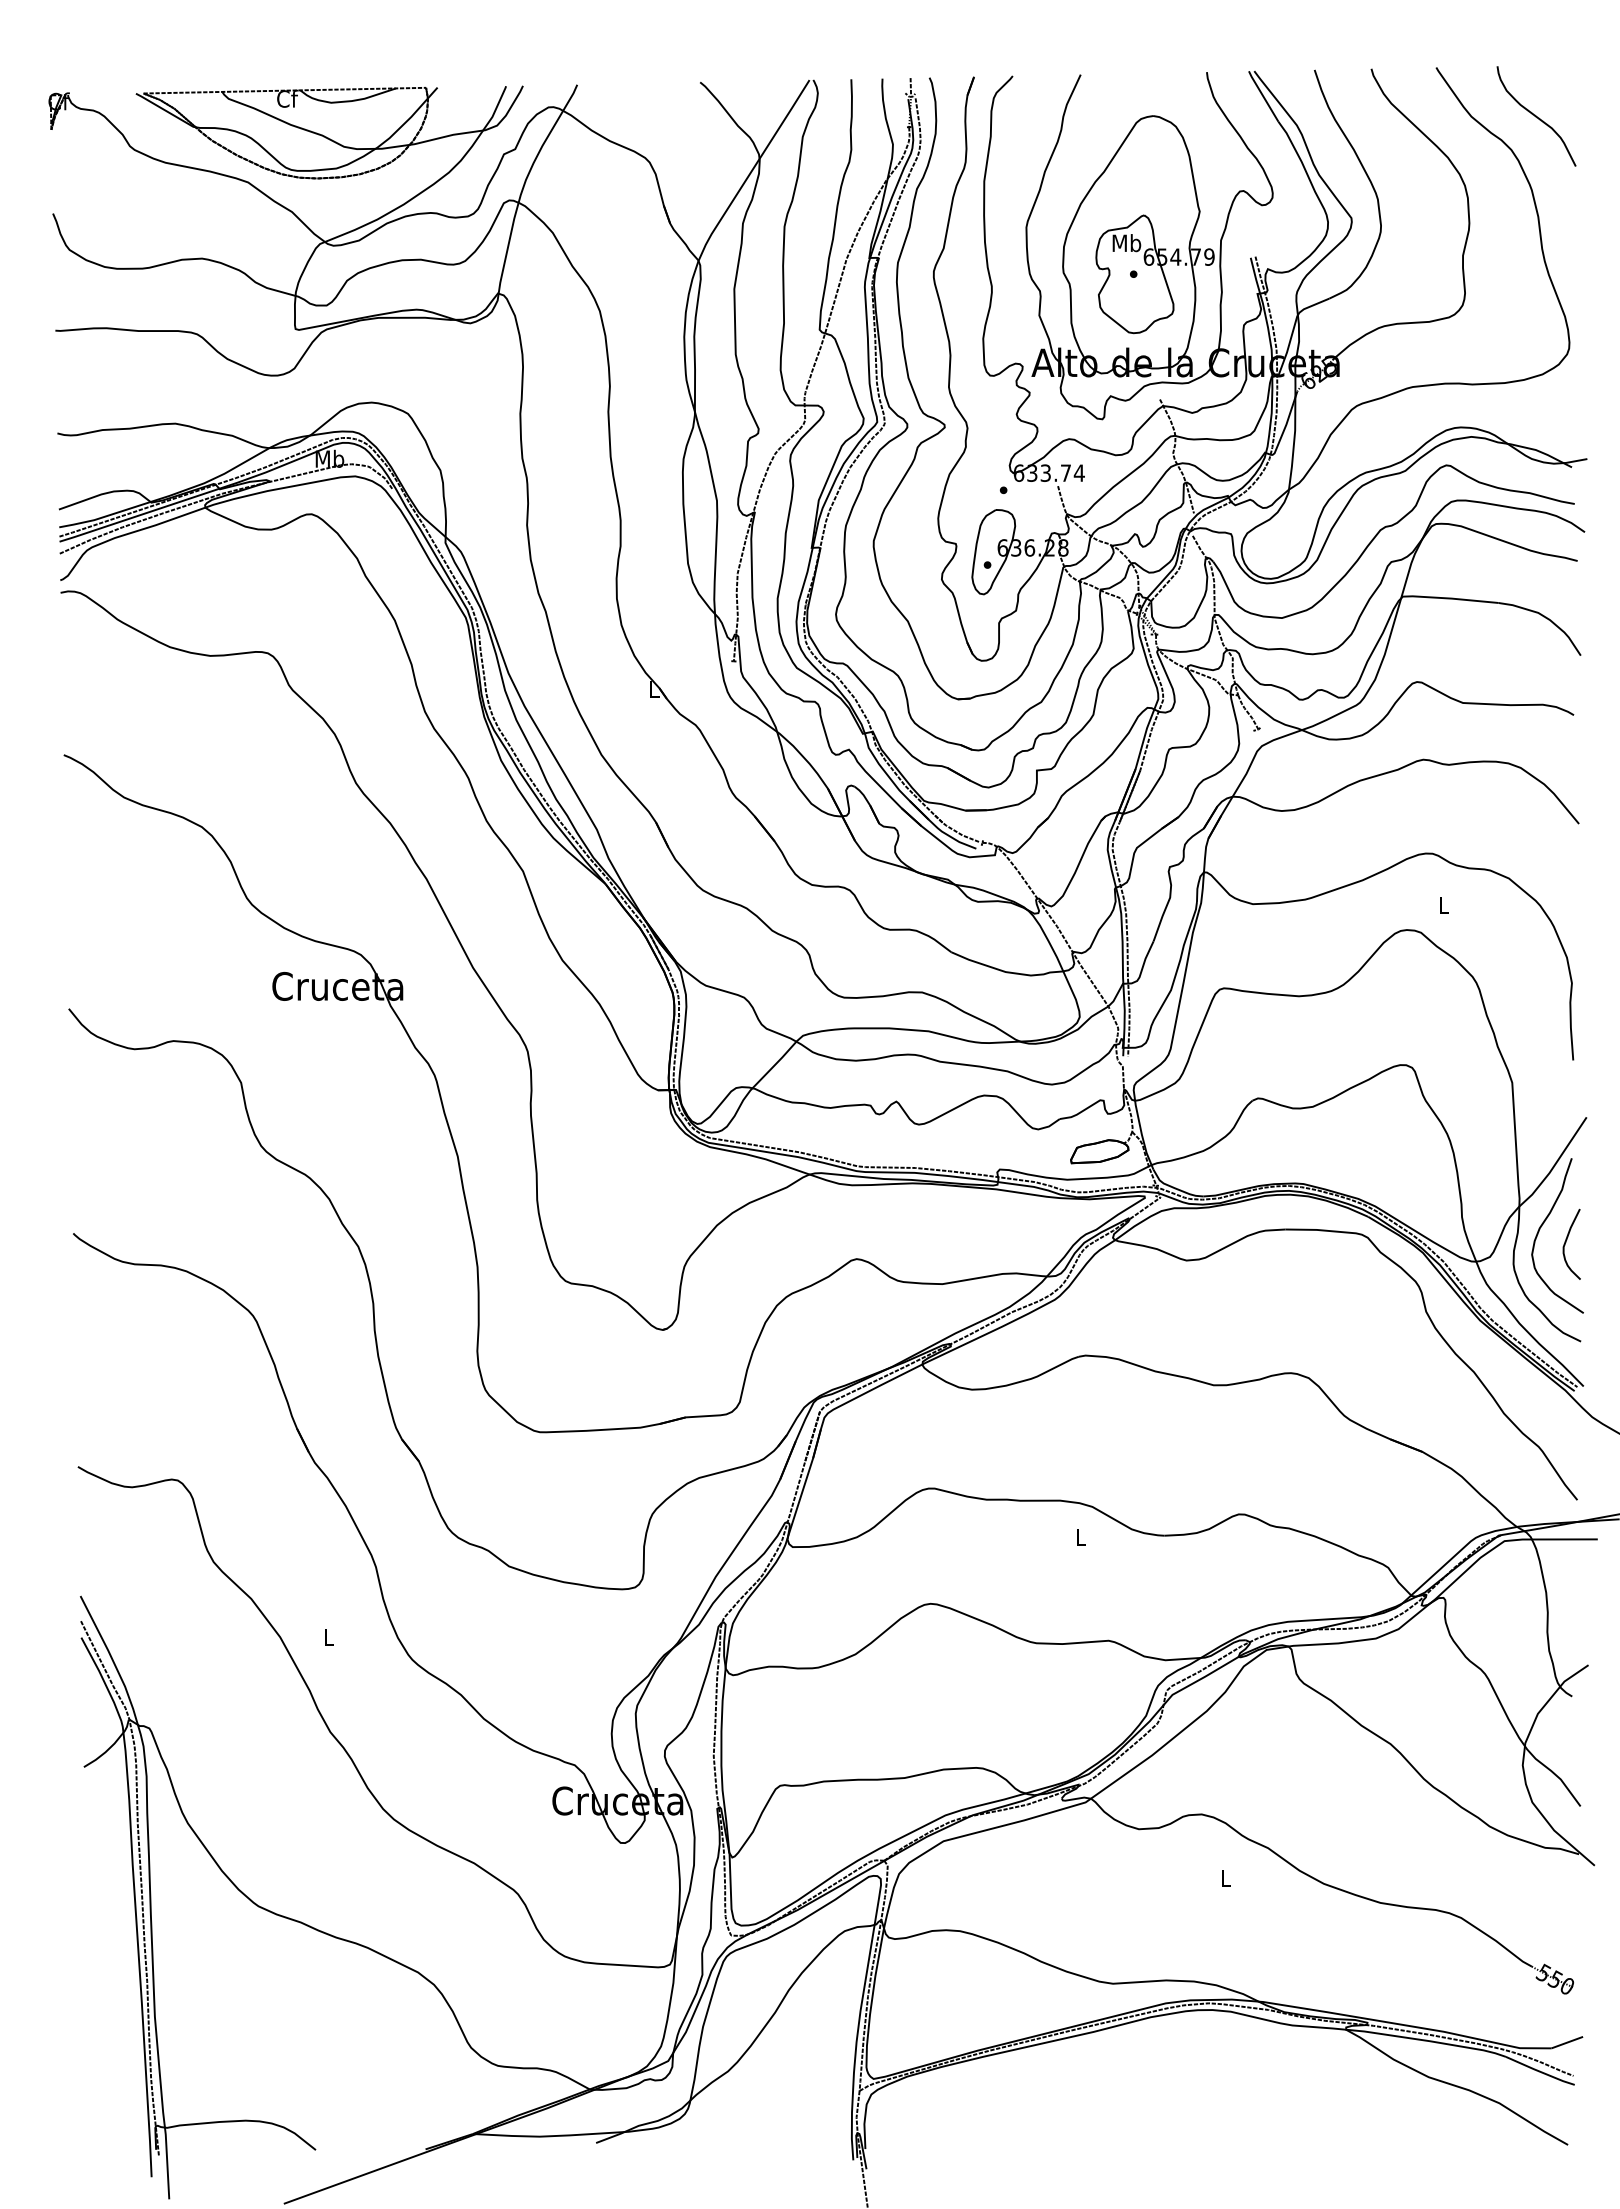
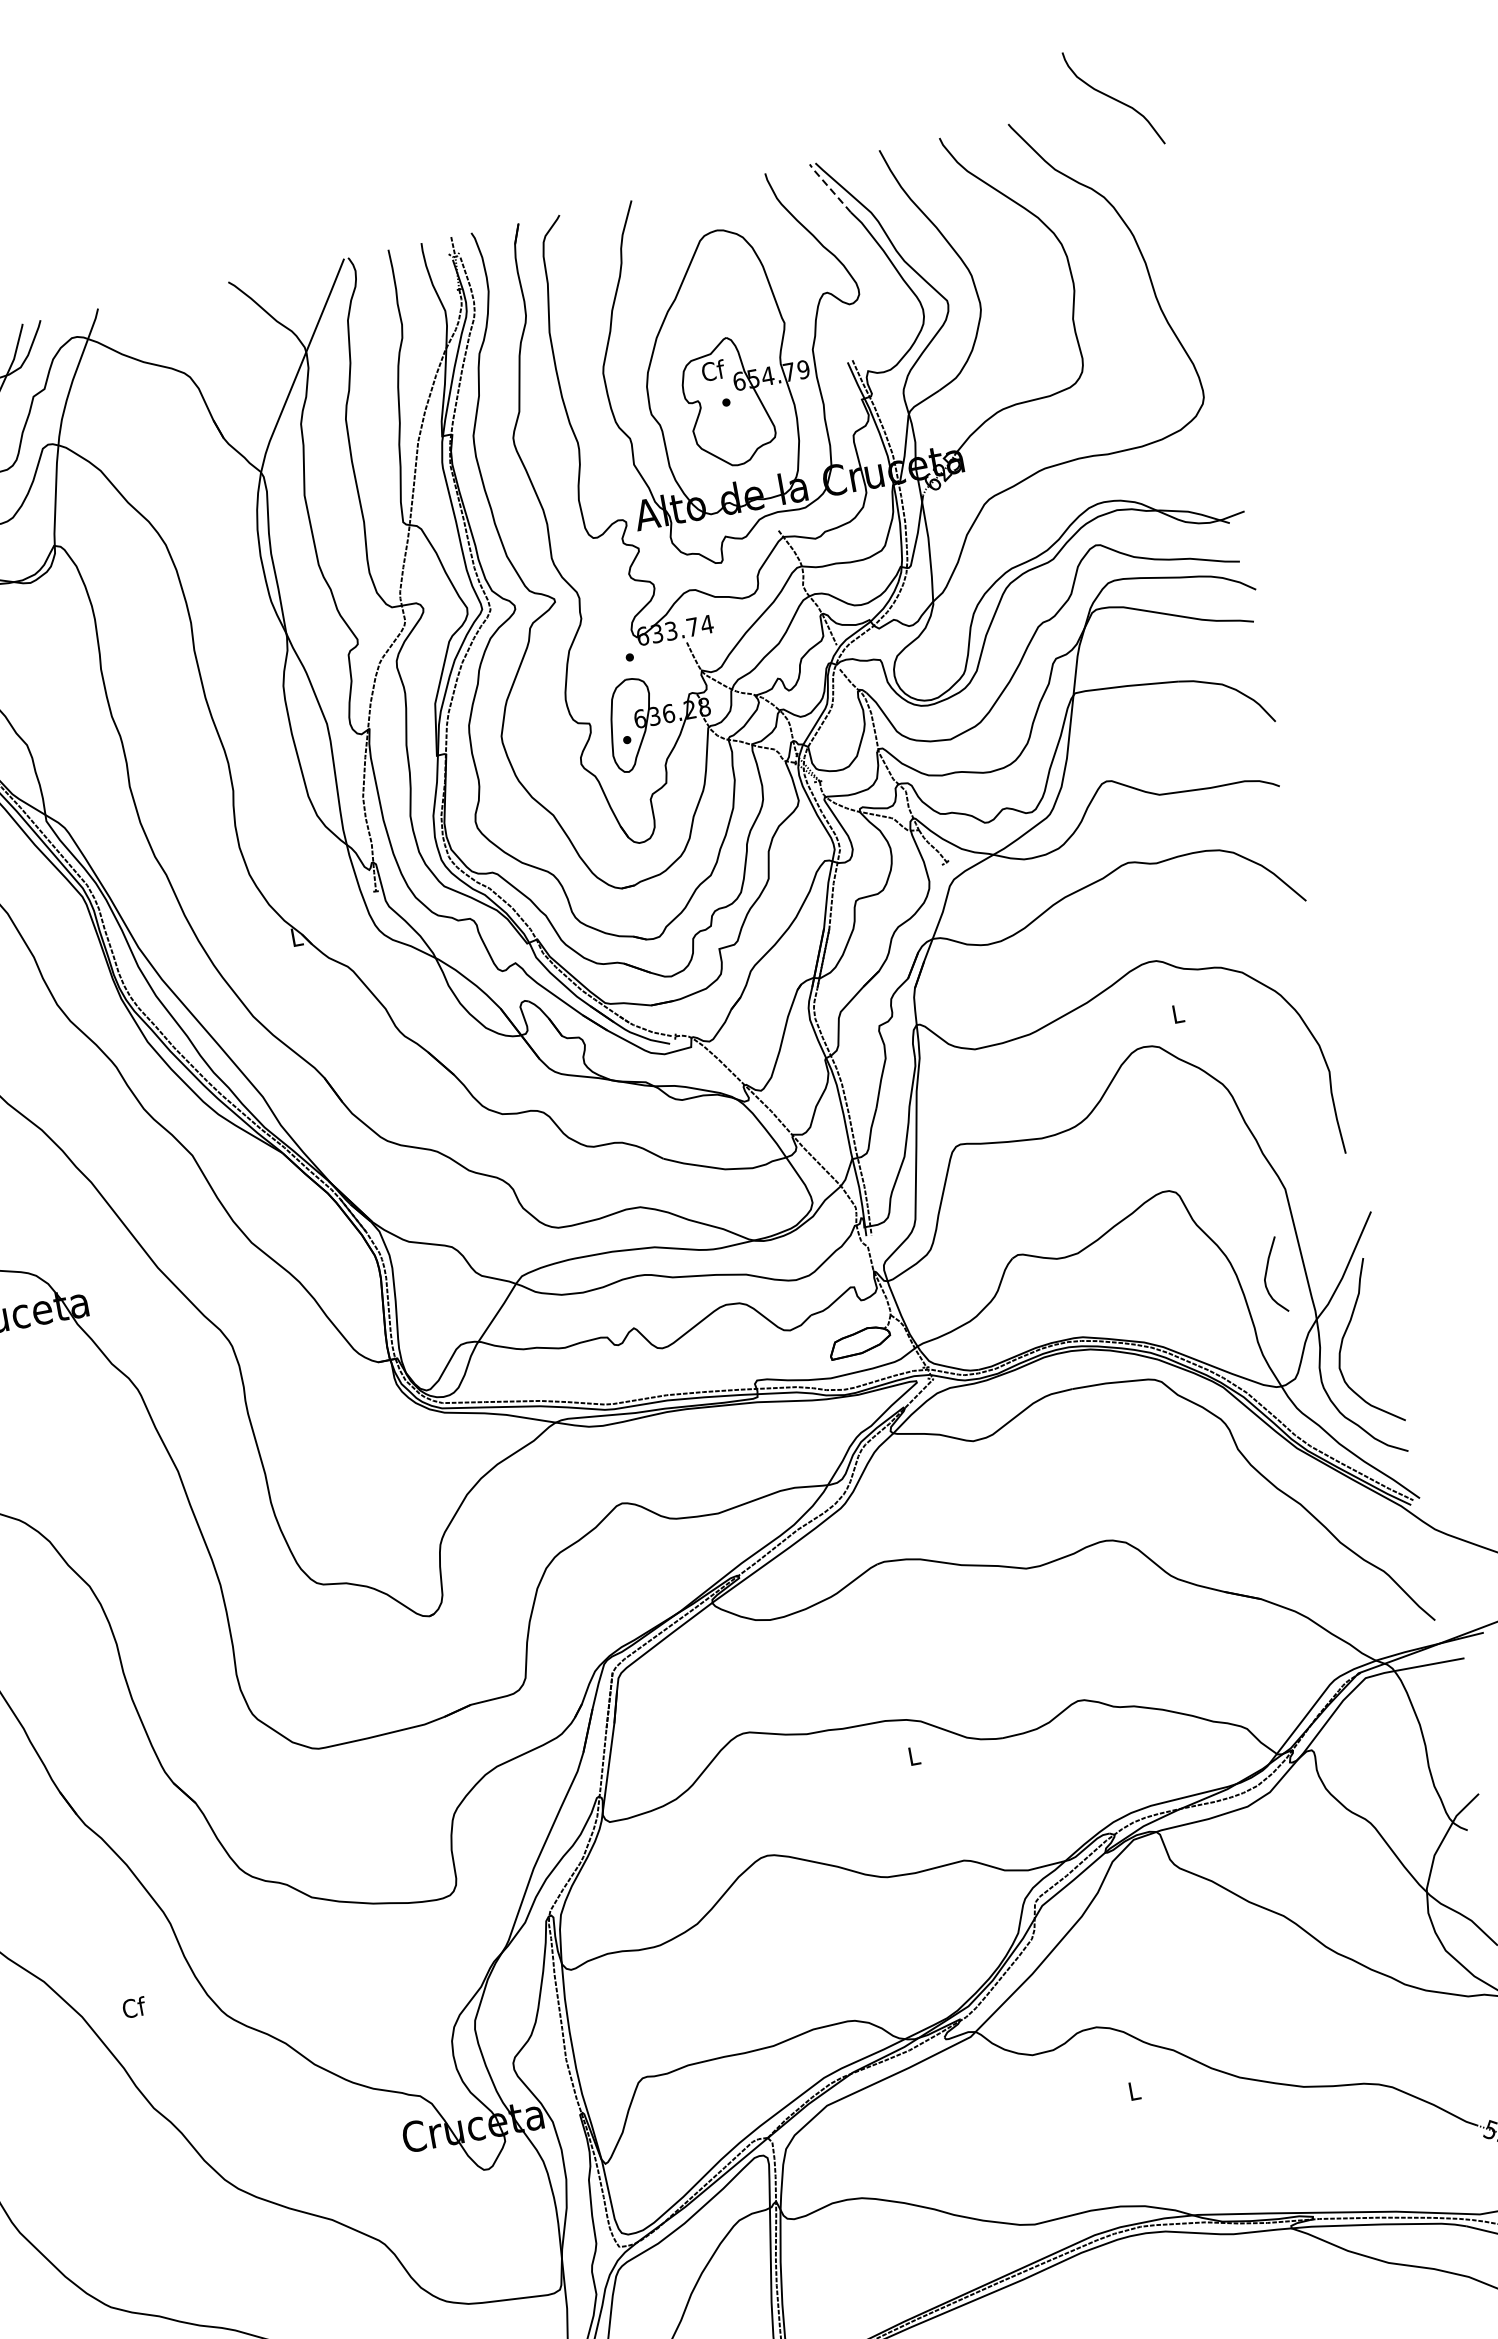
line: (1262, 95) -> (828, 187), solid -> dashed
curve: (1536, 116) -> (1113, 98), moved
text: (1126, 243) -> (712, 371), Mb -> Cf
curve: (1566, 1242) -> (1267, 1274), moved
text: (328, 1637) -> (133, 2007), L -> Cf

